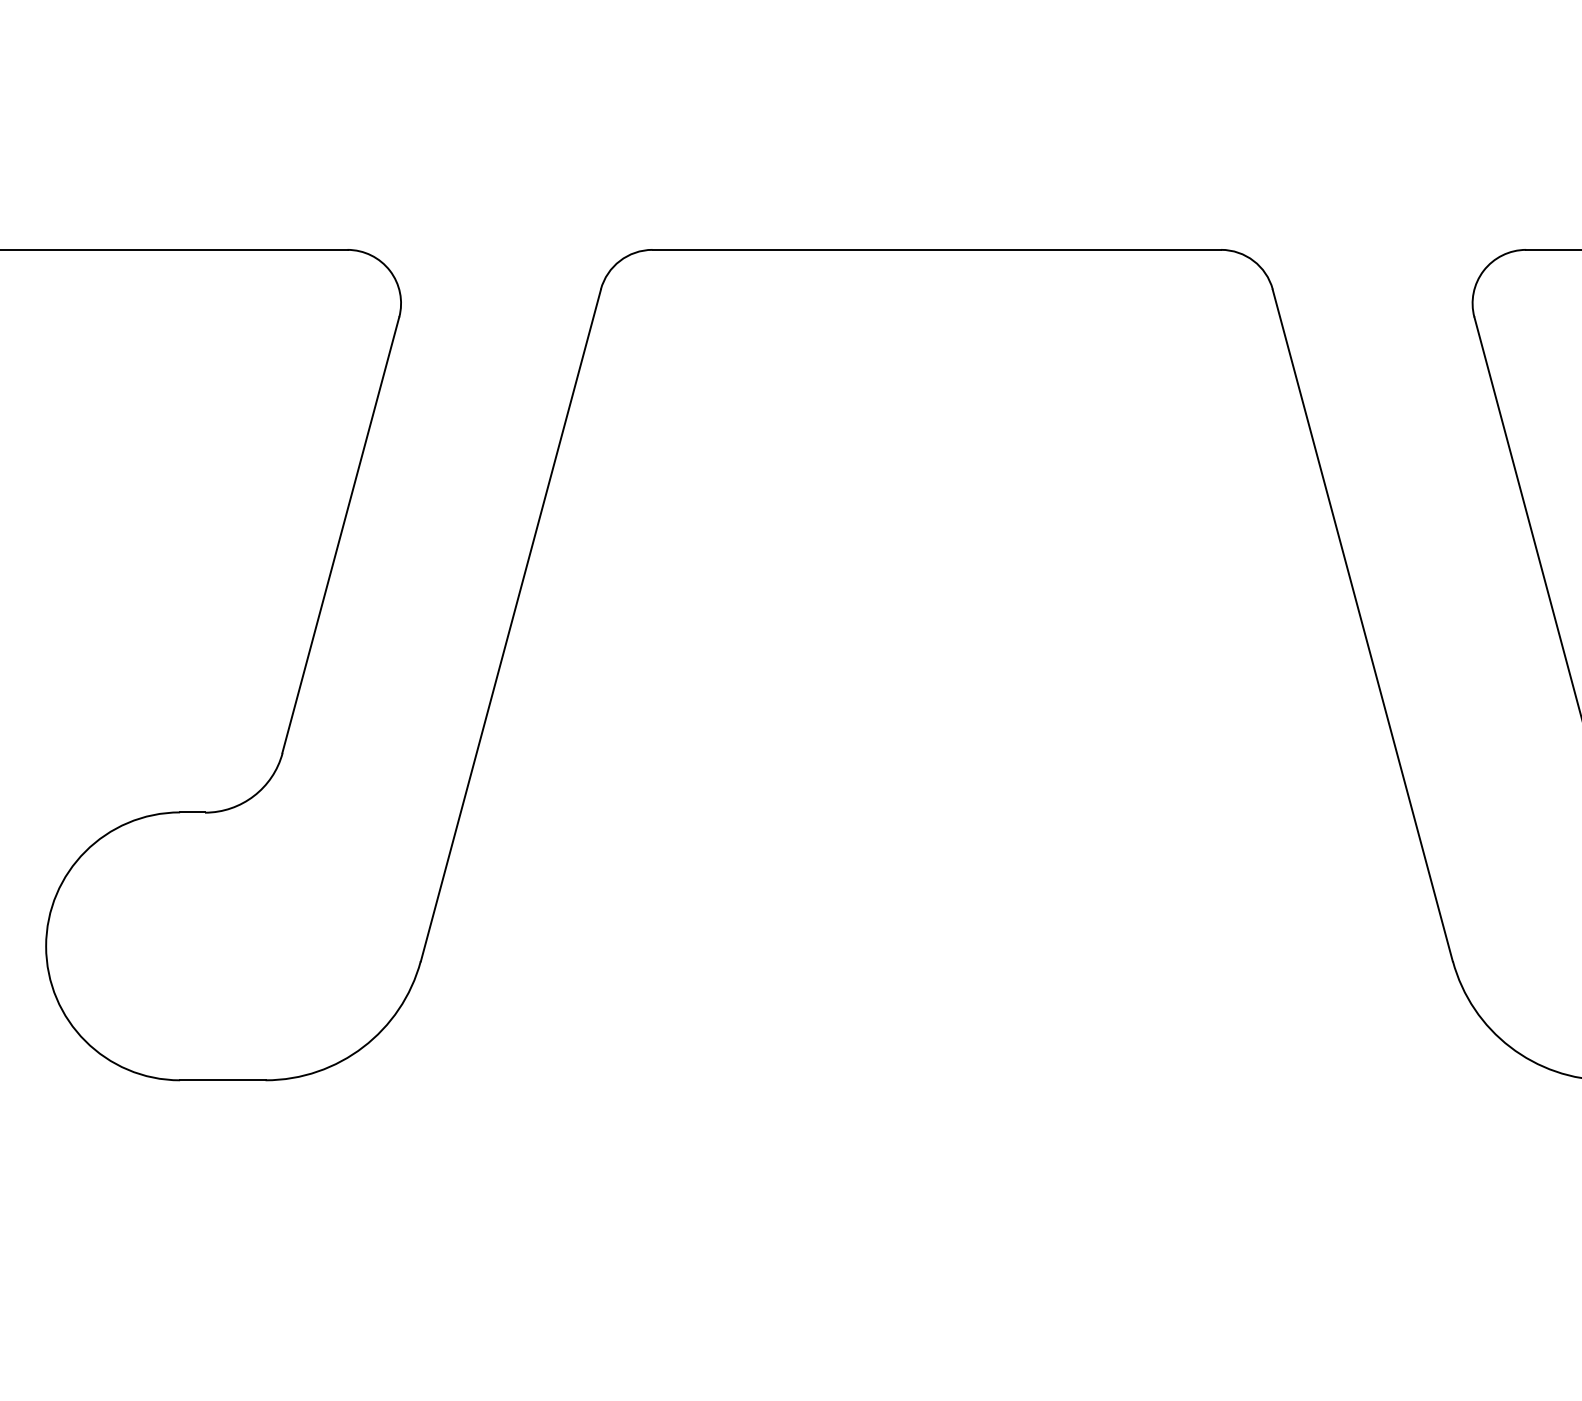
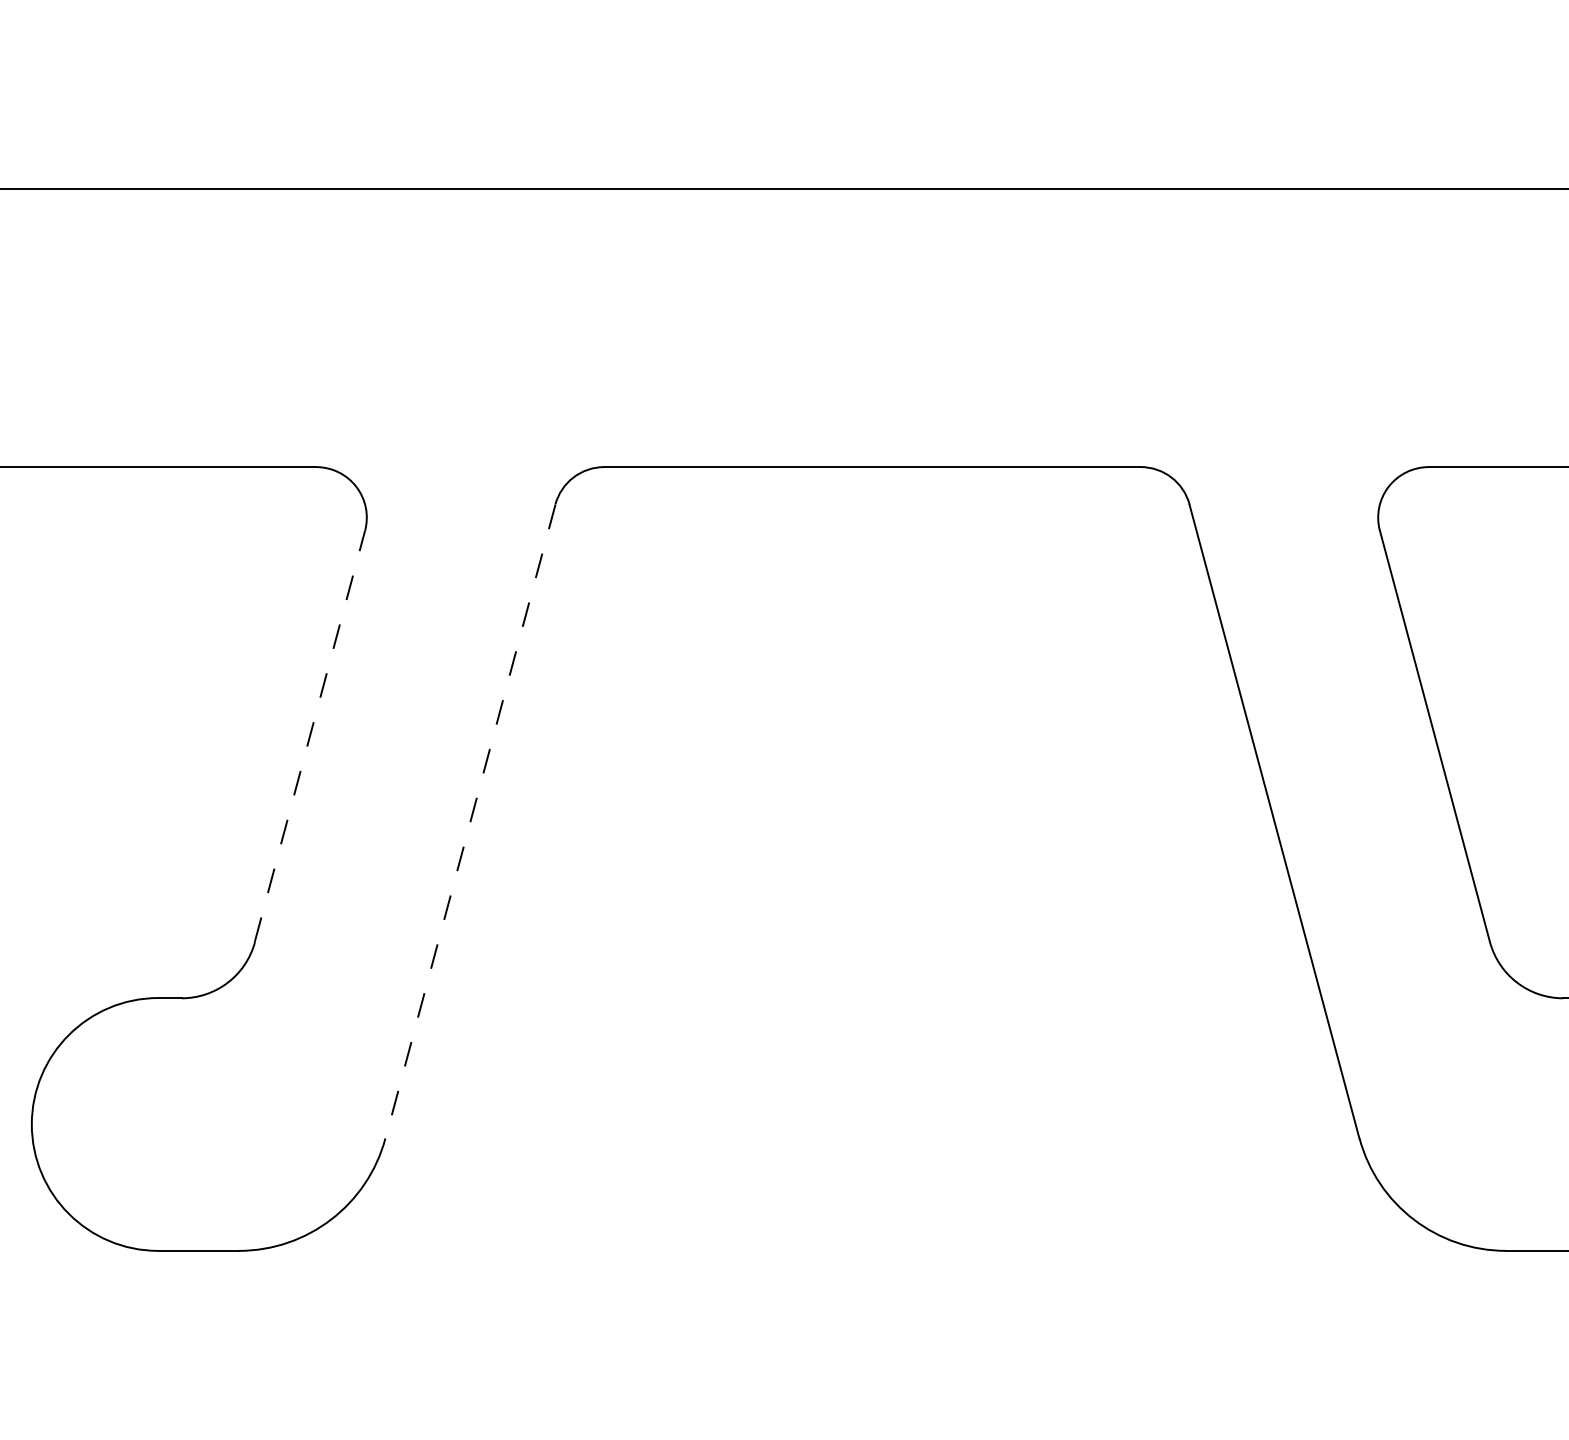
line: (340, 535) -> (309, 736), solid -> dashed
line: (510, 626) -> (470, 822), solid -> dashed

